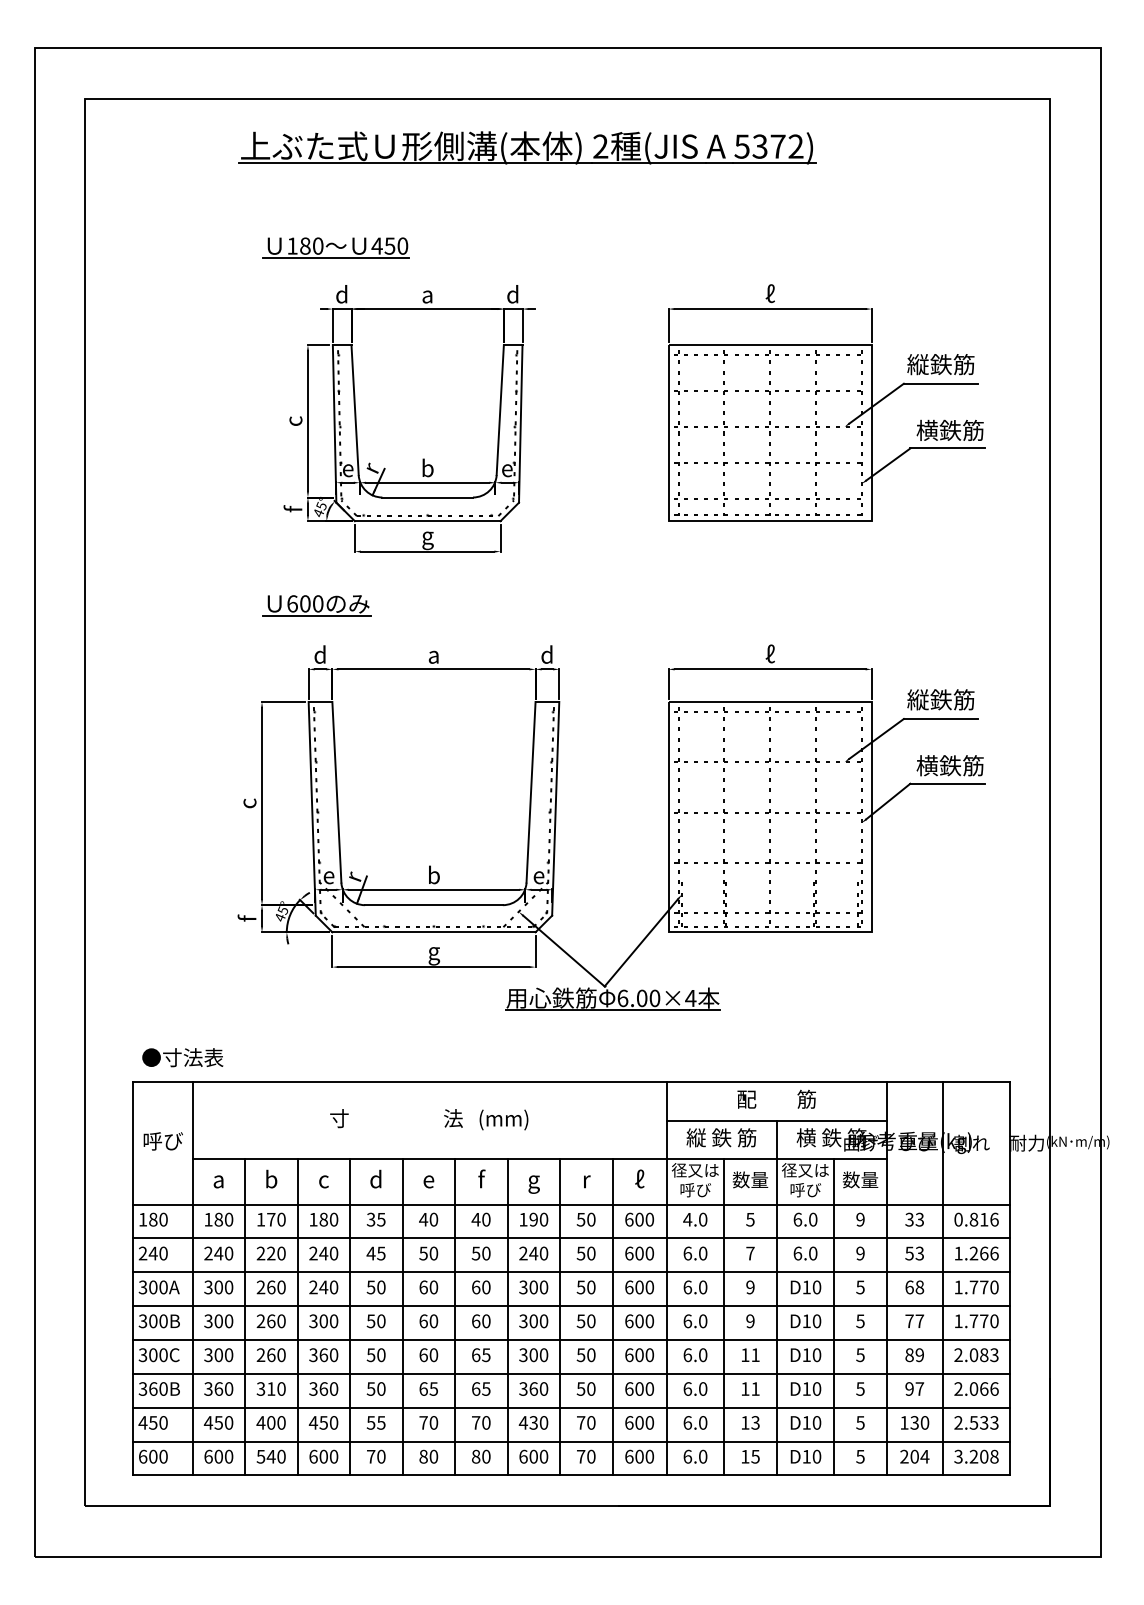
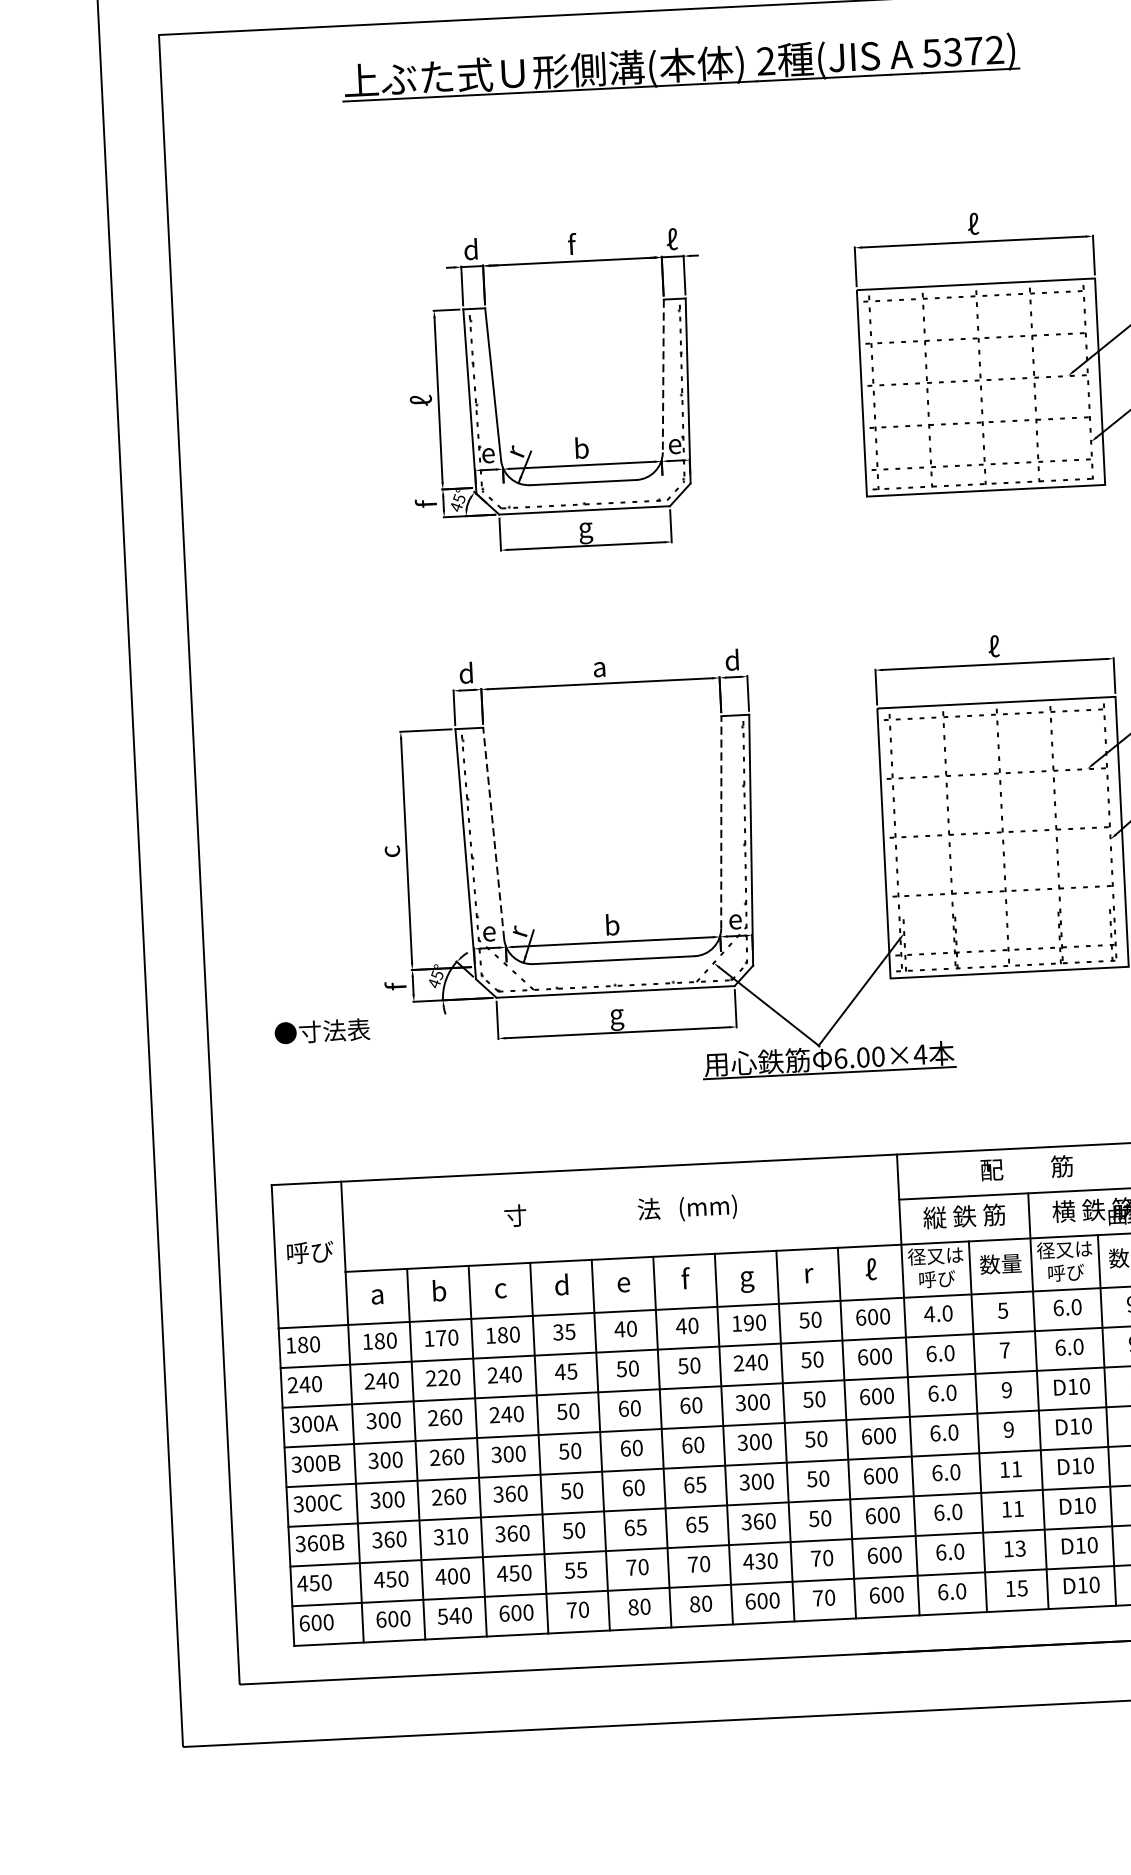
part: (335, 247) -> (460, 194), removed
text: (427, 293) -> (571, 243), a -> f
text: (512, 293) -> (670, 238), d -> ℓ
line: (500, 410) -> (663, 376), solid -> dashed
text: (292, 420) -> (420, 400), c -> ℓ
part: (316, 605) -> (459, 615), removed
line: (336, 791) -> (493, 832), solid -> dashed
line: (531, 791) -> (721, 821), solid -> dashed
text: (182, 1057) -> (321, 1031), moved

